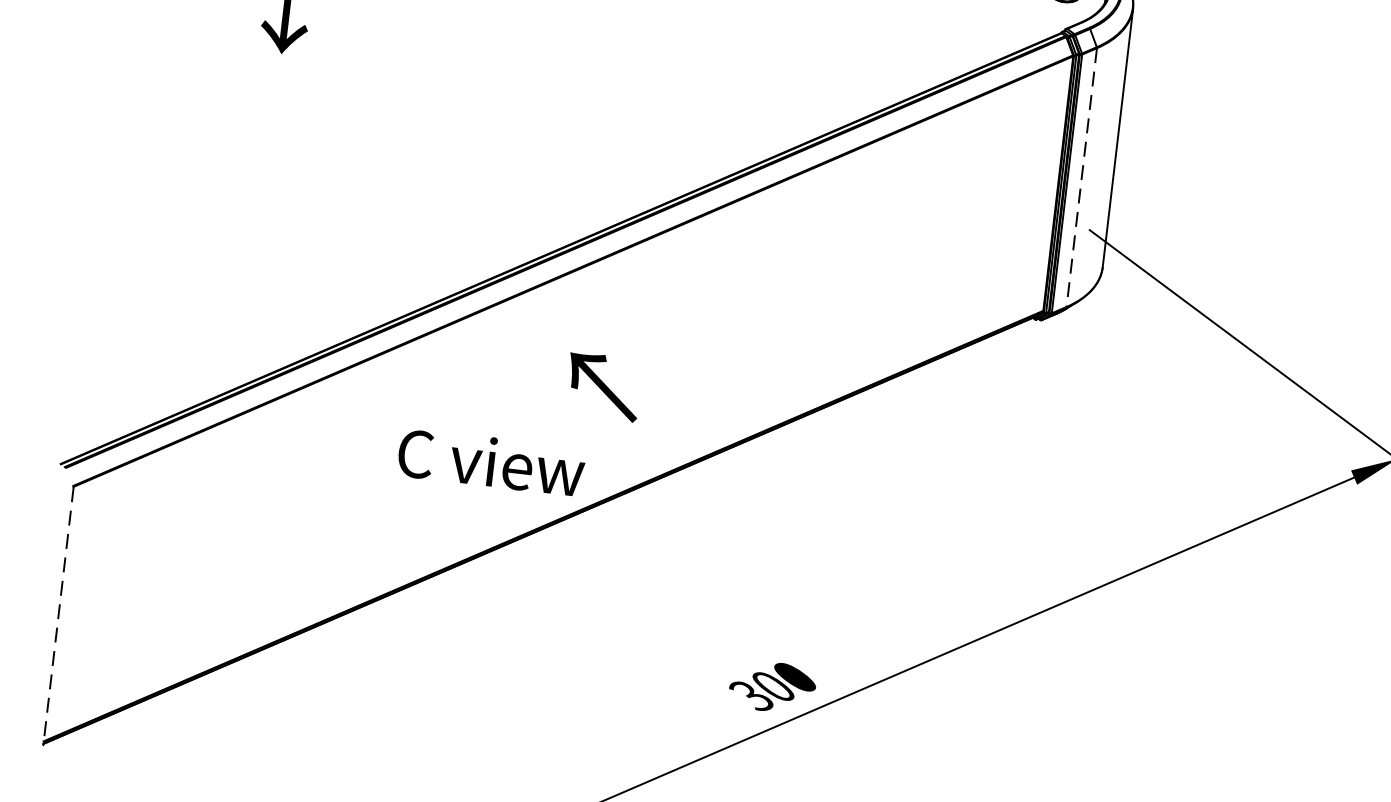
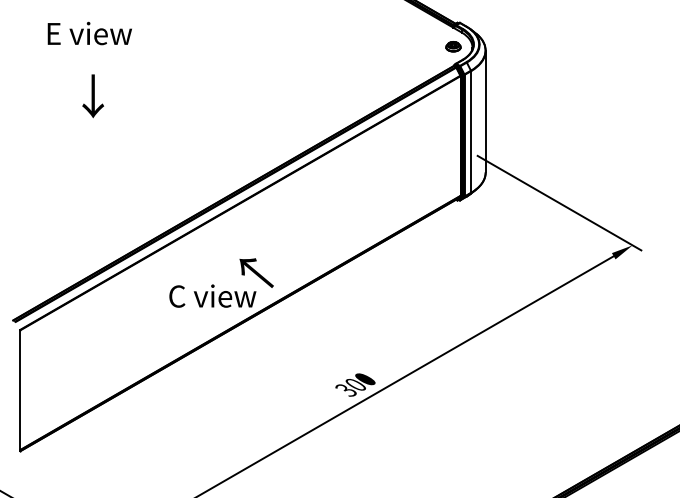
line: (1082, 176) -> (471, 131), dashed -> solid
text: (603, 385) -> (256, 272), moved
line: (58, 617) -> (20, 391), dashed -> solid

